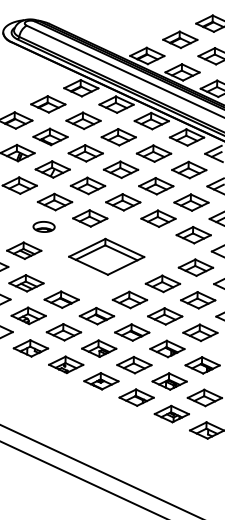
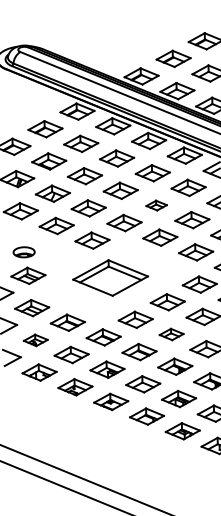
part: (156, 186) -> (156, 205), size x0.6
part: (43, 226) -> (23, 251), moved
part: (28, 315) -> (35, 339), size x0.7
part: (165, 316) -> (171, 334), size x0.7

